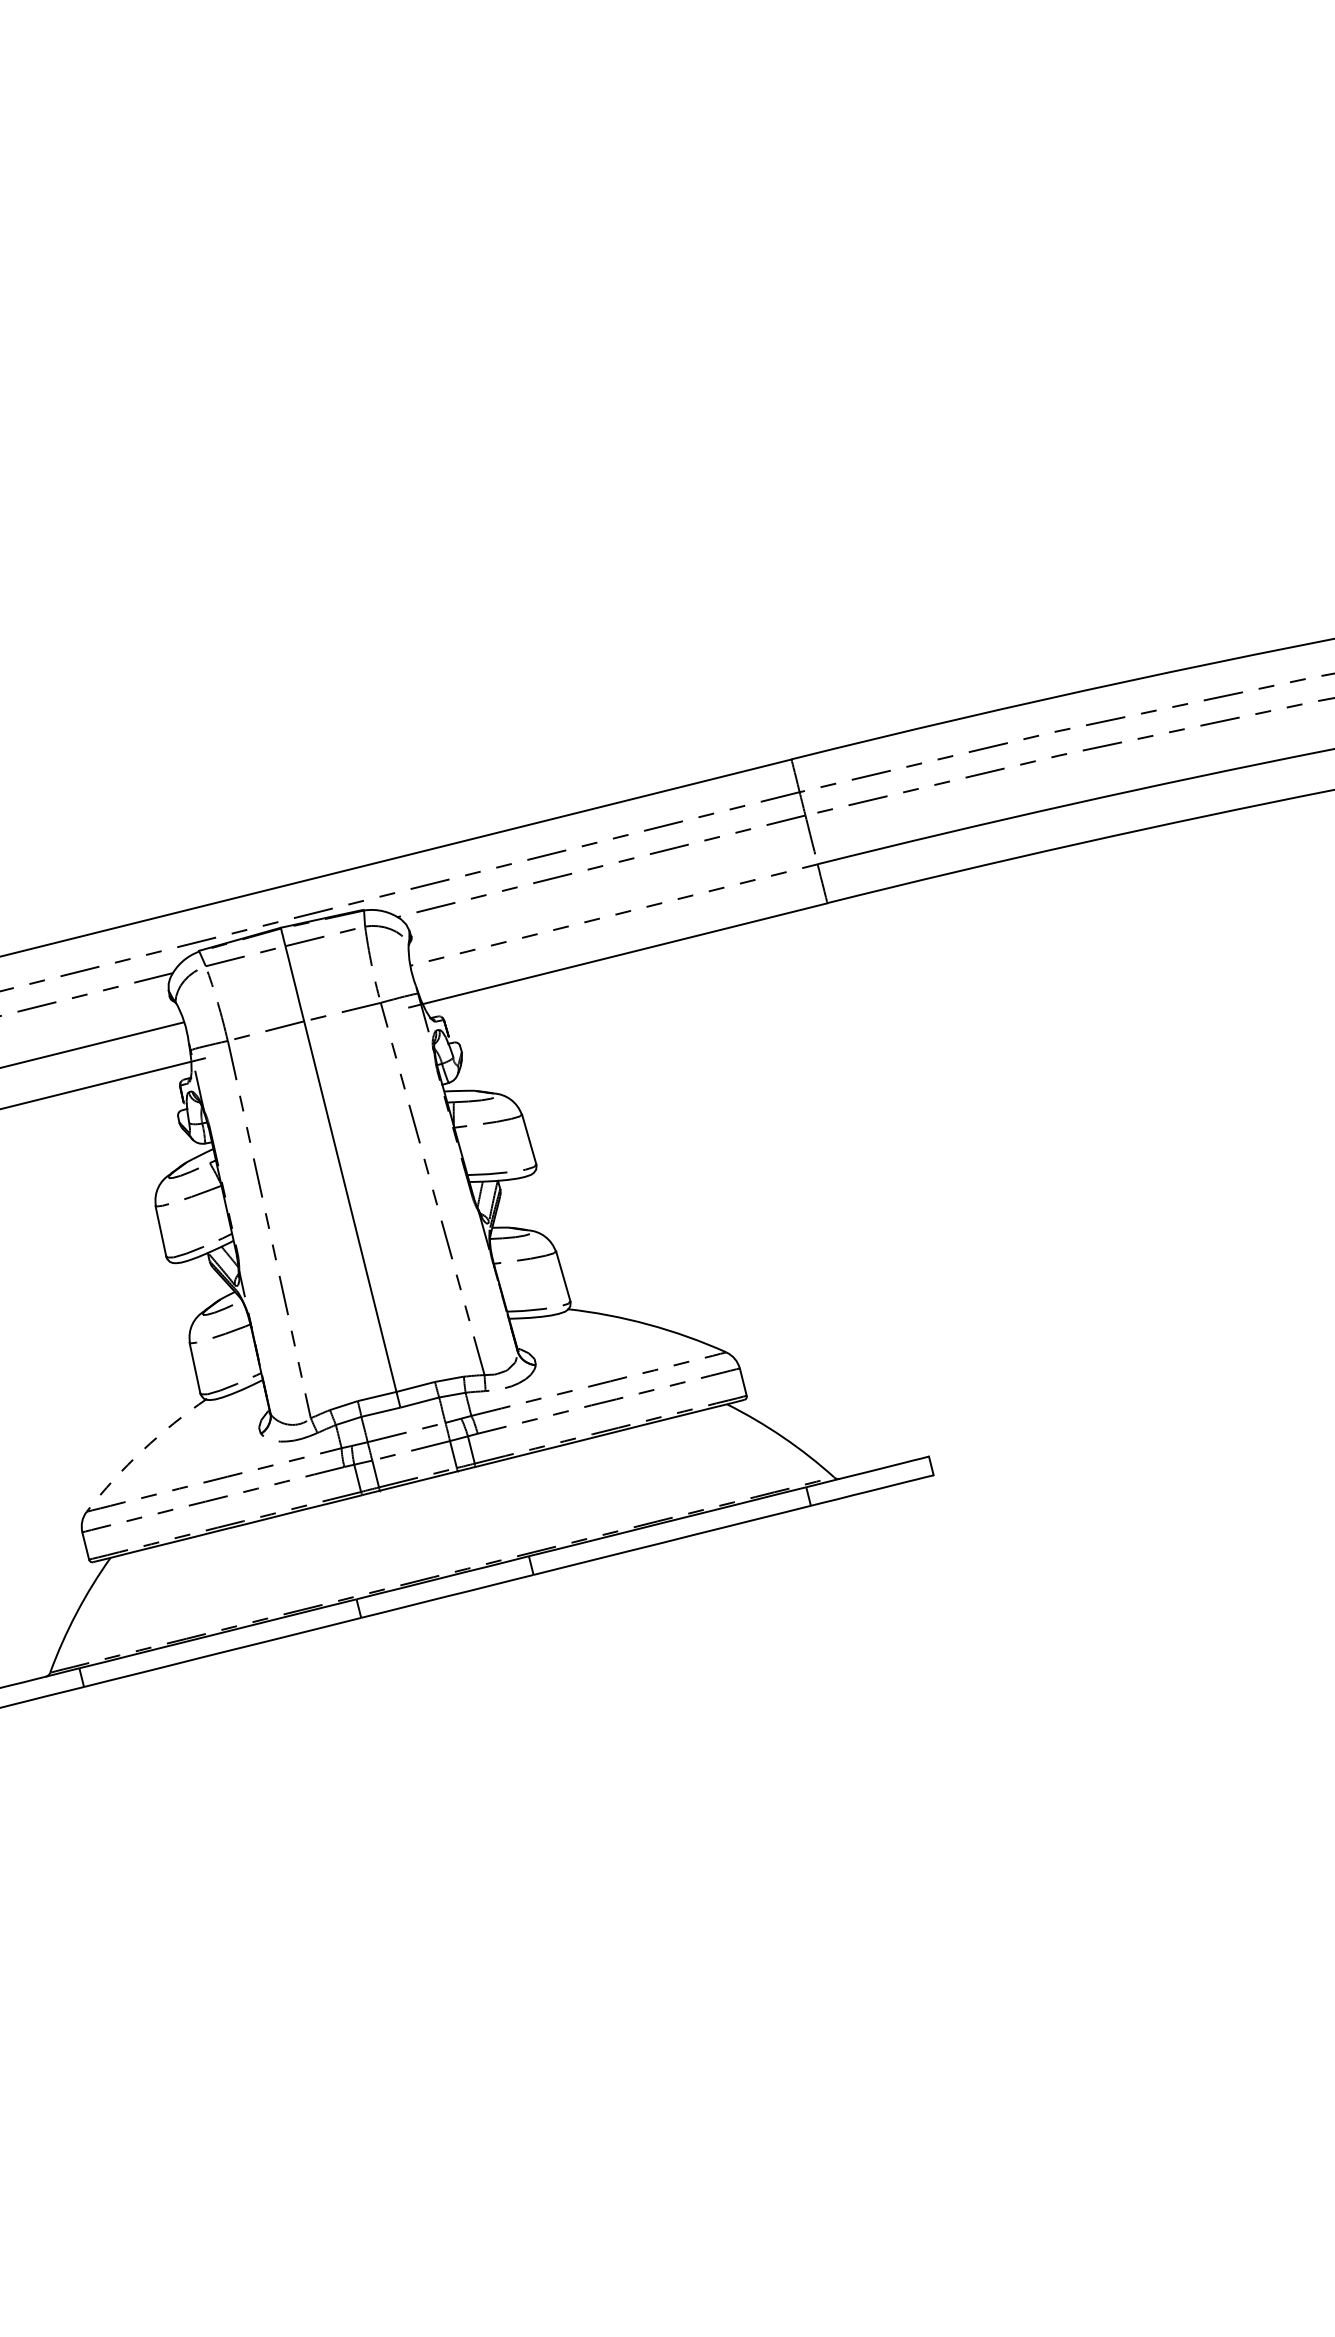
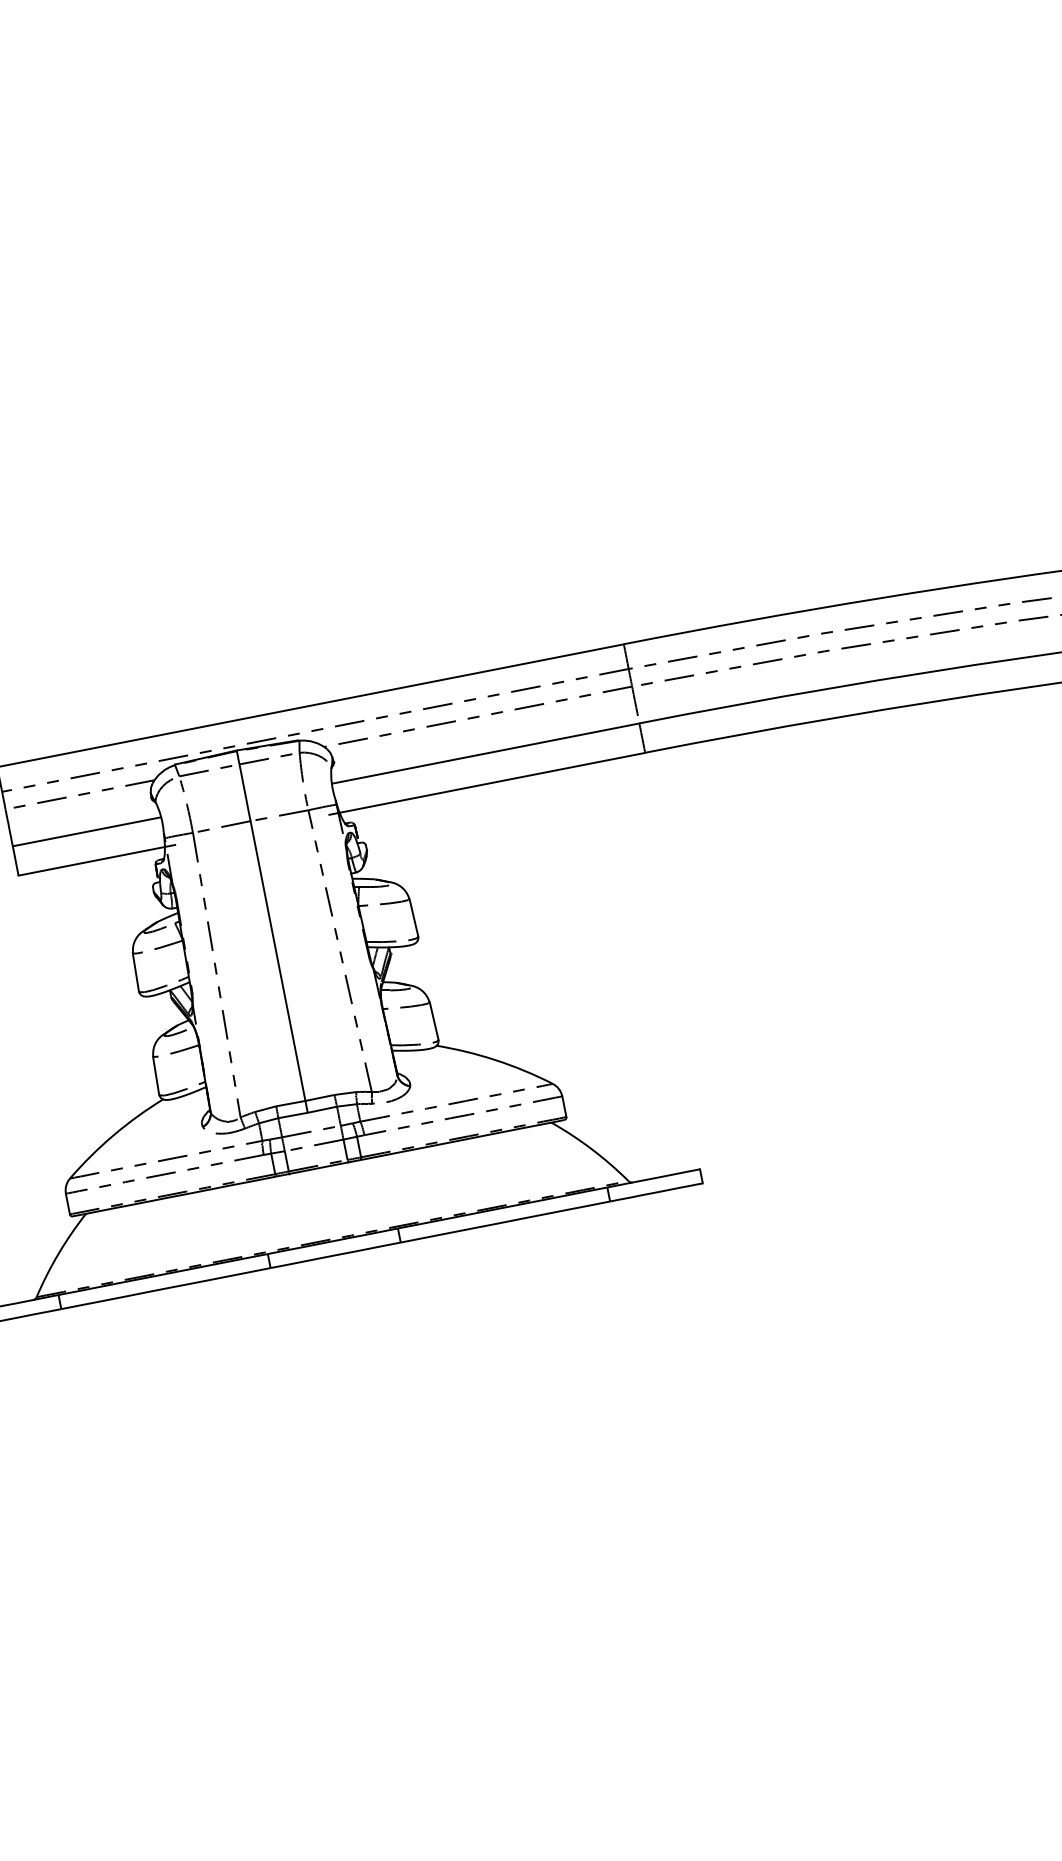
line: (613, 914) -> (485, 753), dashed -> solid
arc: (142, 1451) -> (113, 1135), dashed -> solid

